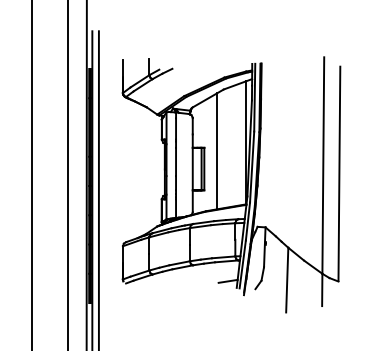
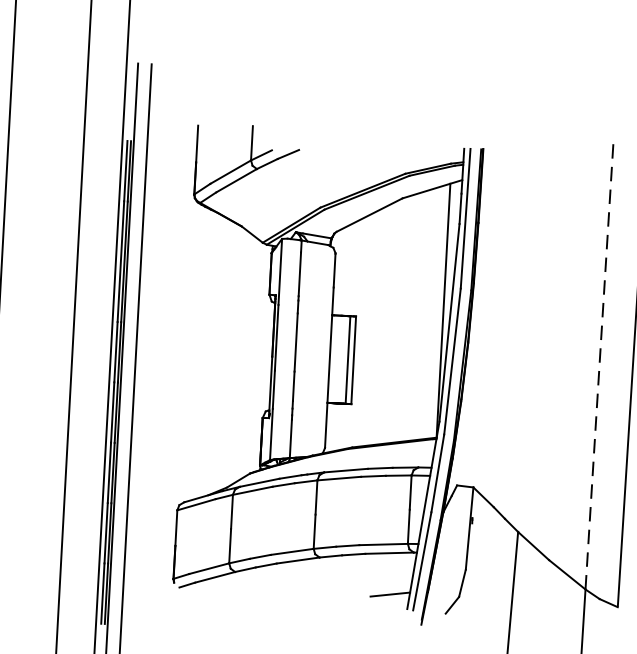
line: (217, 151) -> (382, 325), removed
line: (323, 165) -> (599, 366), solid -> dashed

